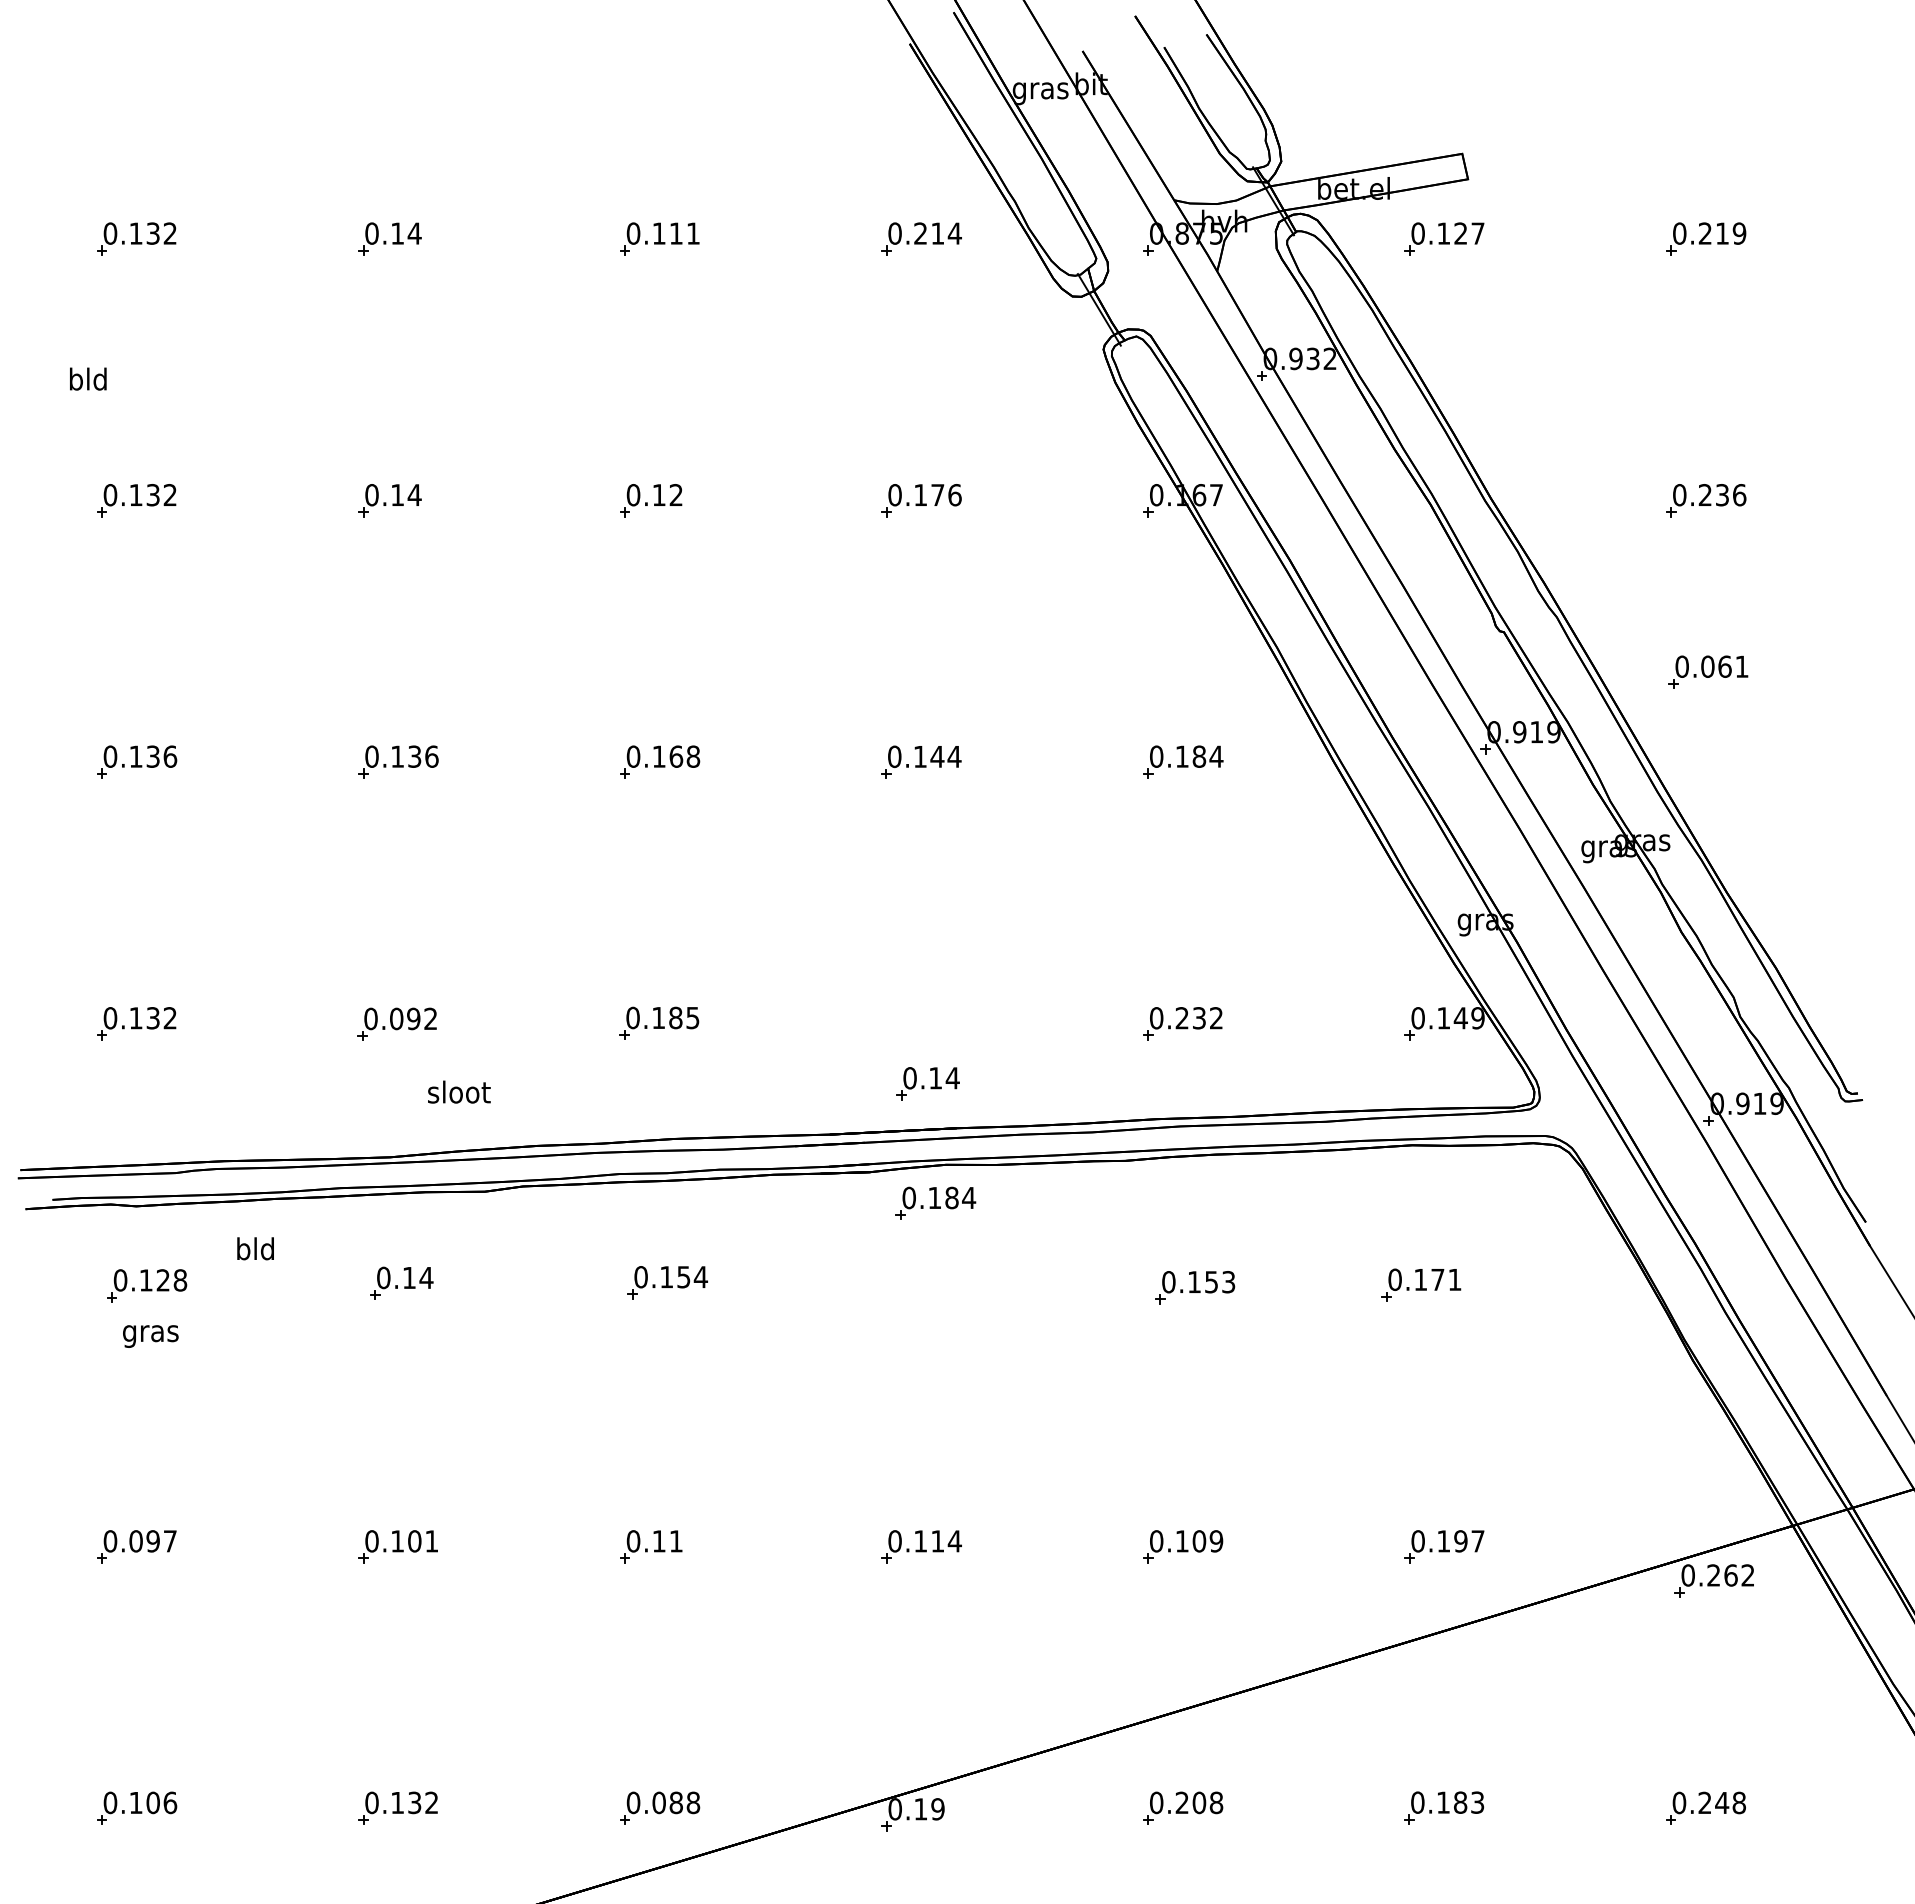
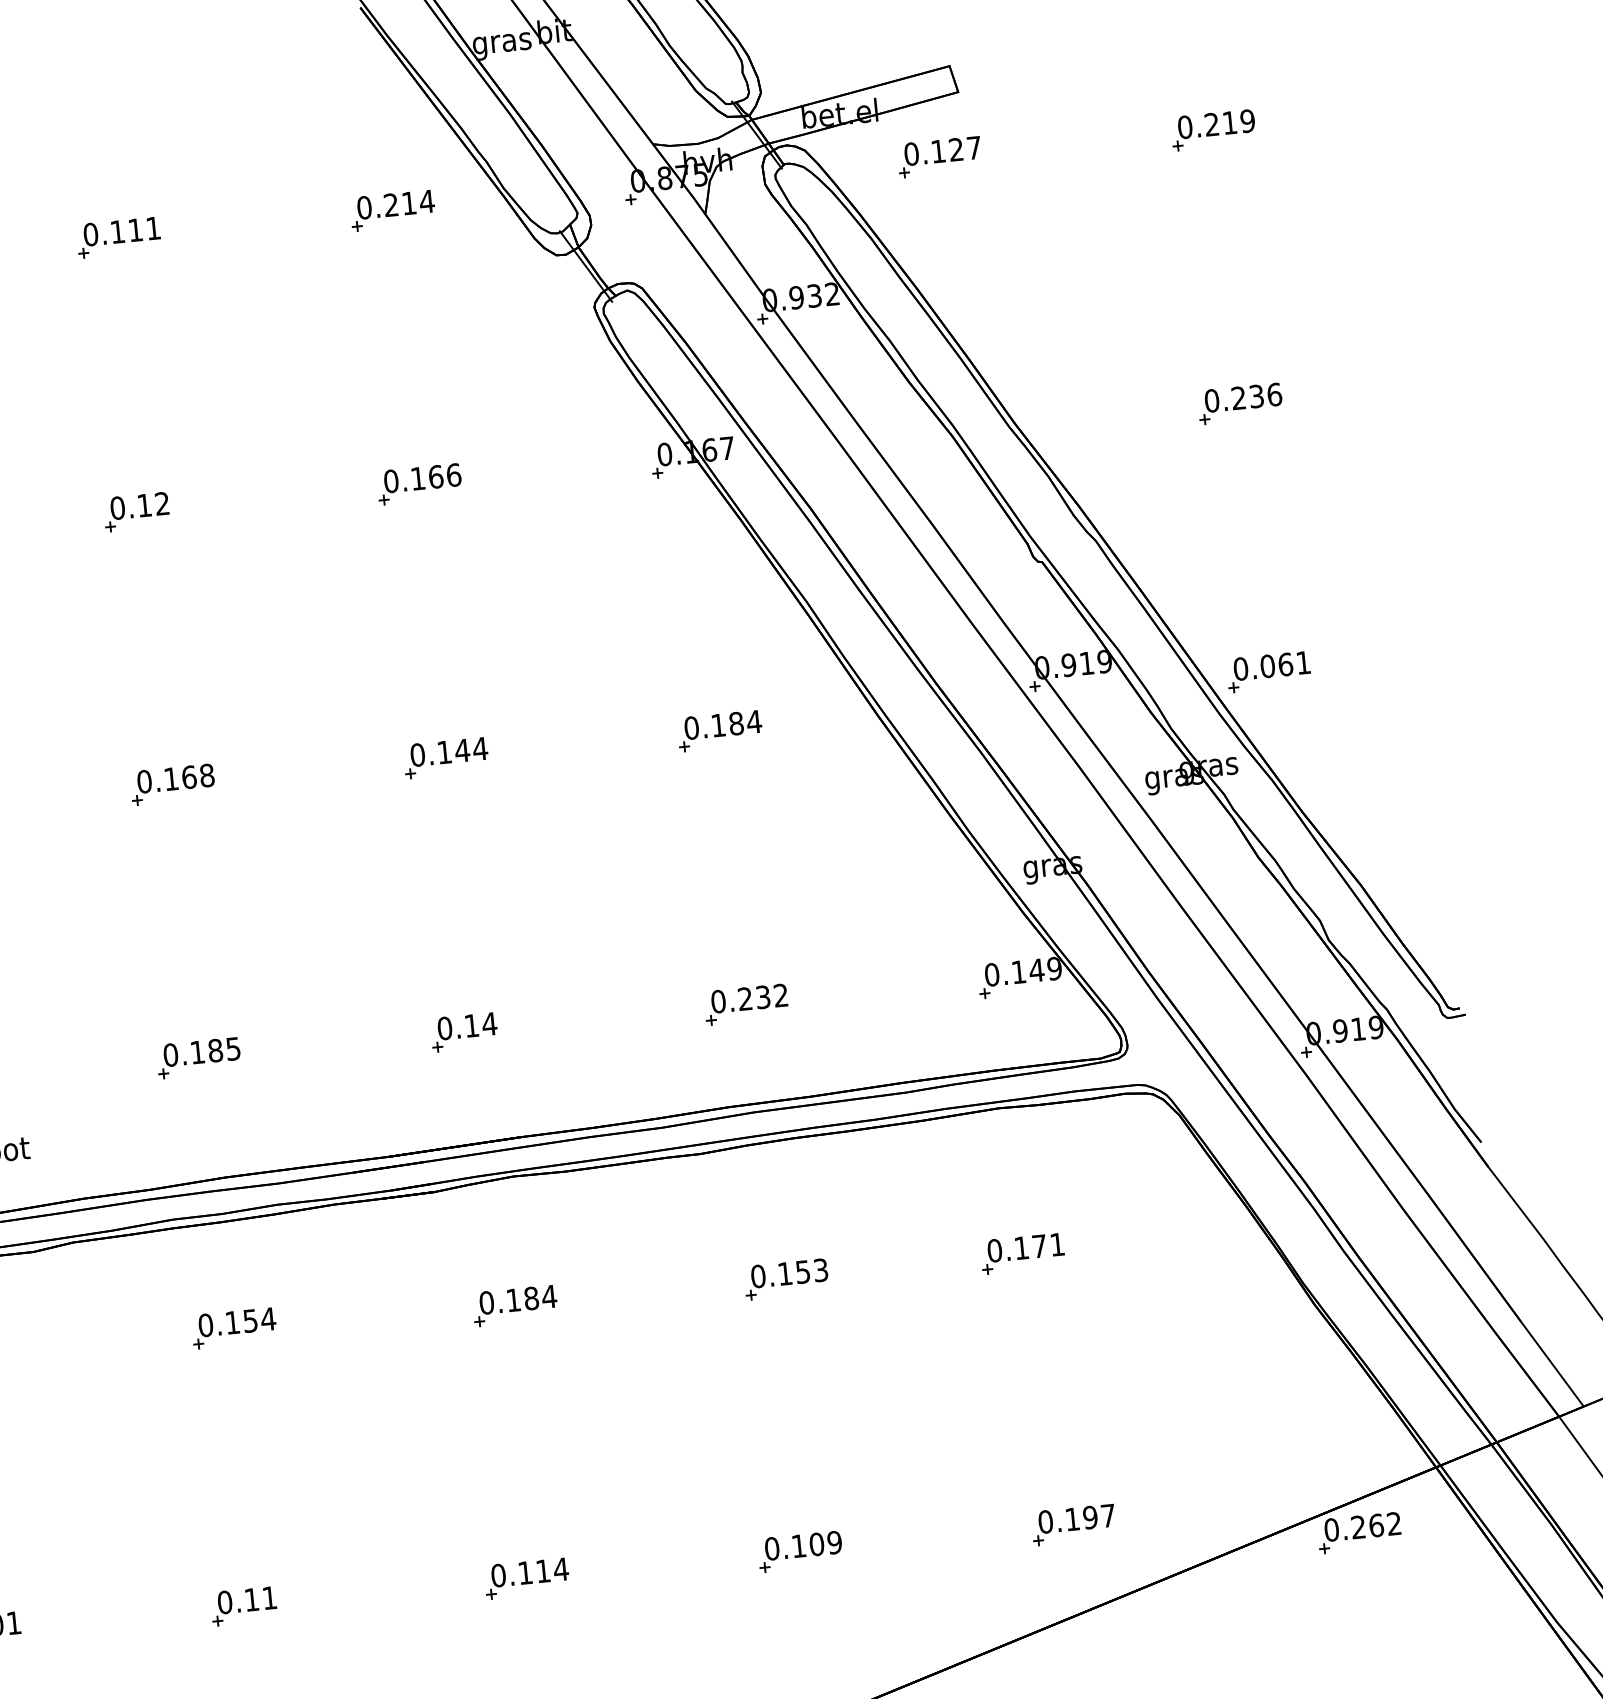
text: (937, 495) -> (435, 477), 0.176 -> 0.166
part: (1708, 671) -> (1268, 671), moved
part: (927, 1083) -> (463, 1032), moved
part: (935, 1202) -> (514, 1304), moved

